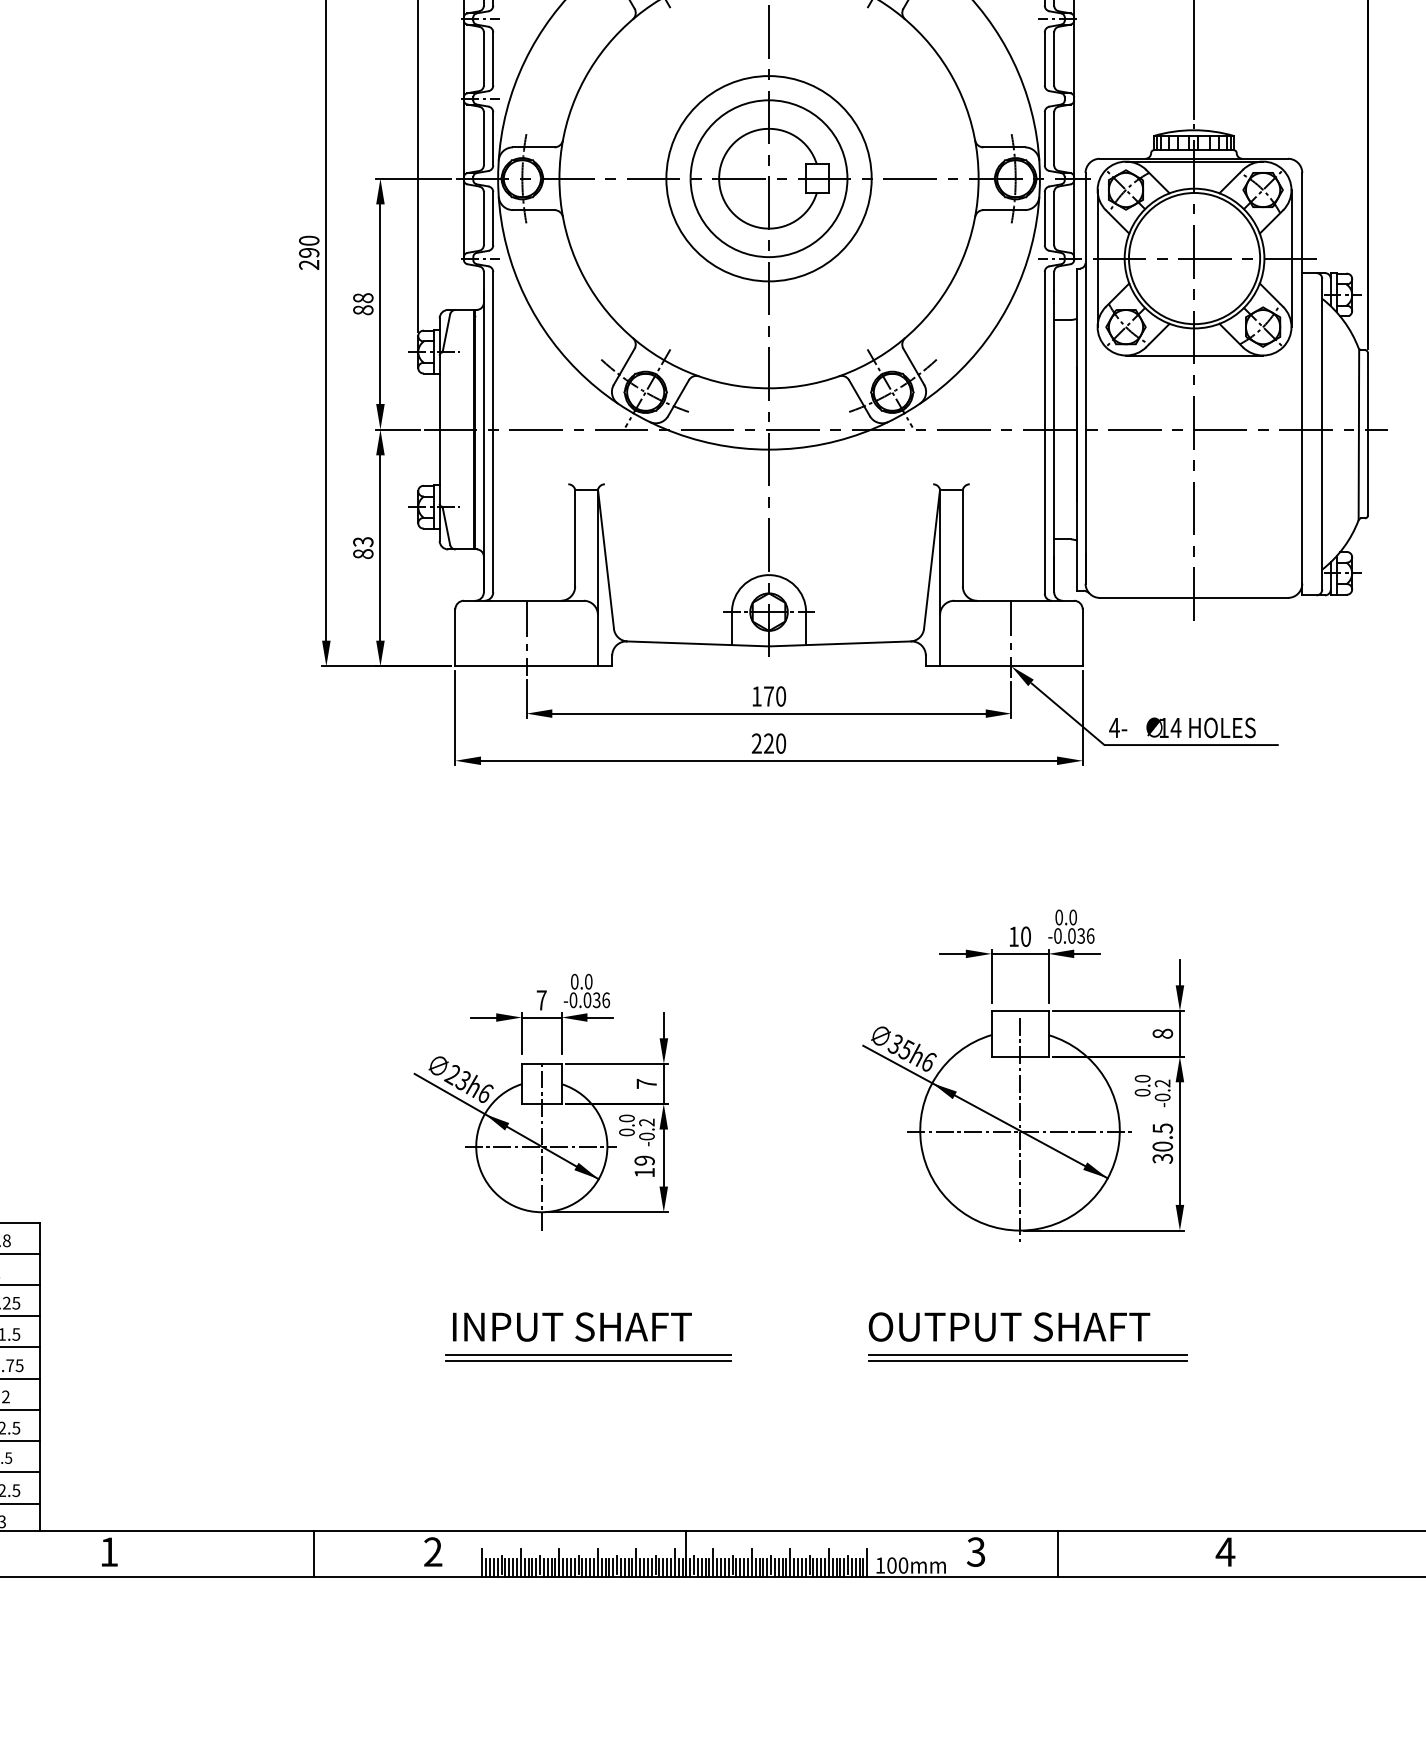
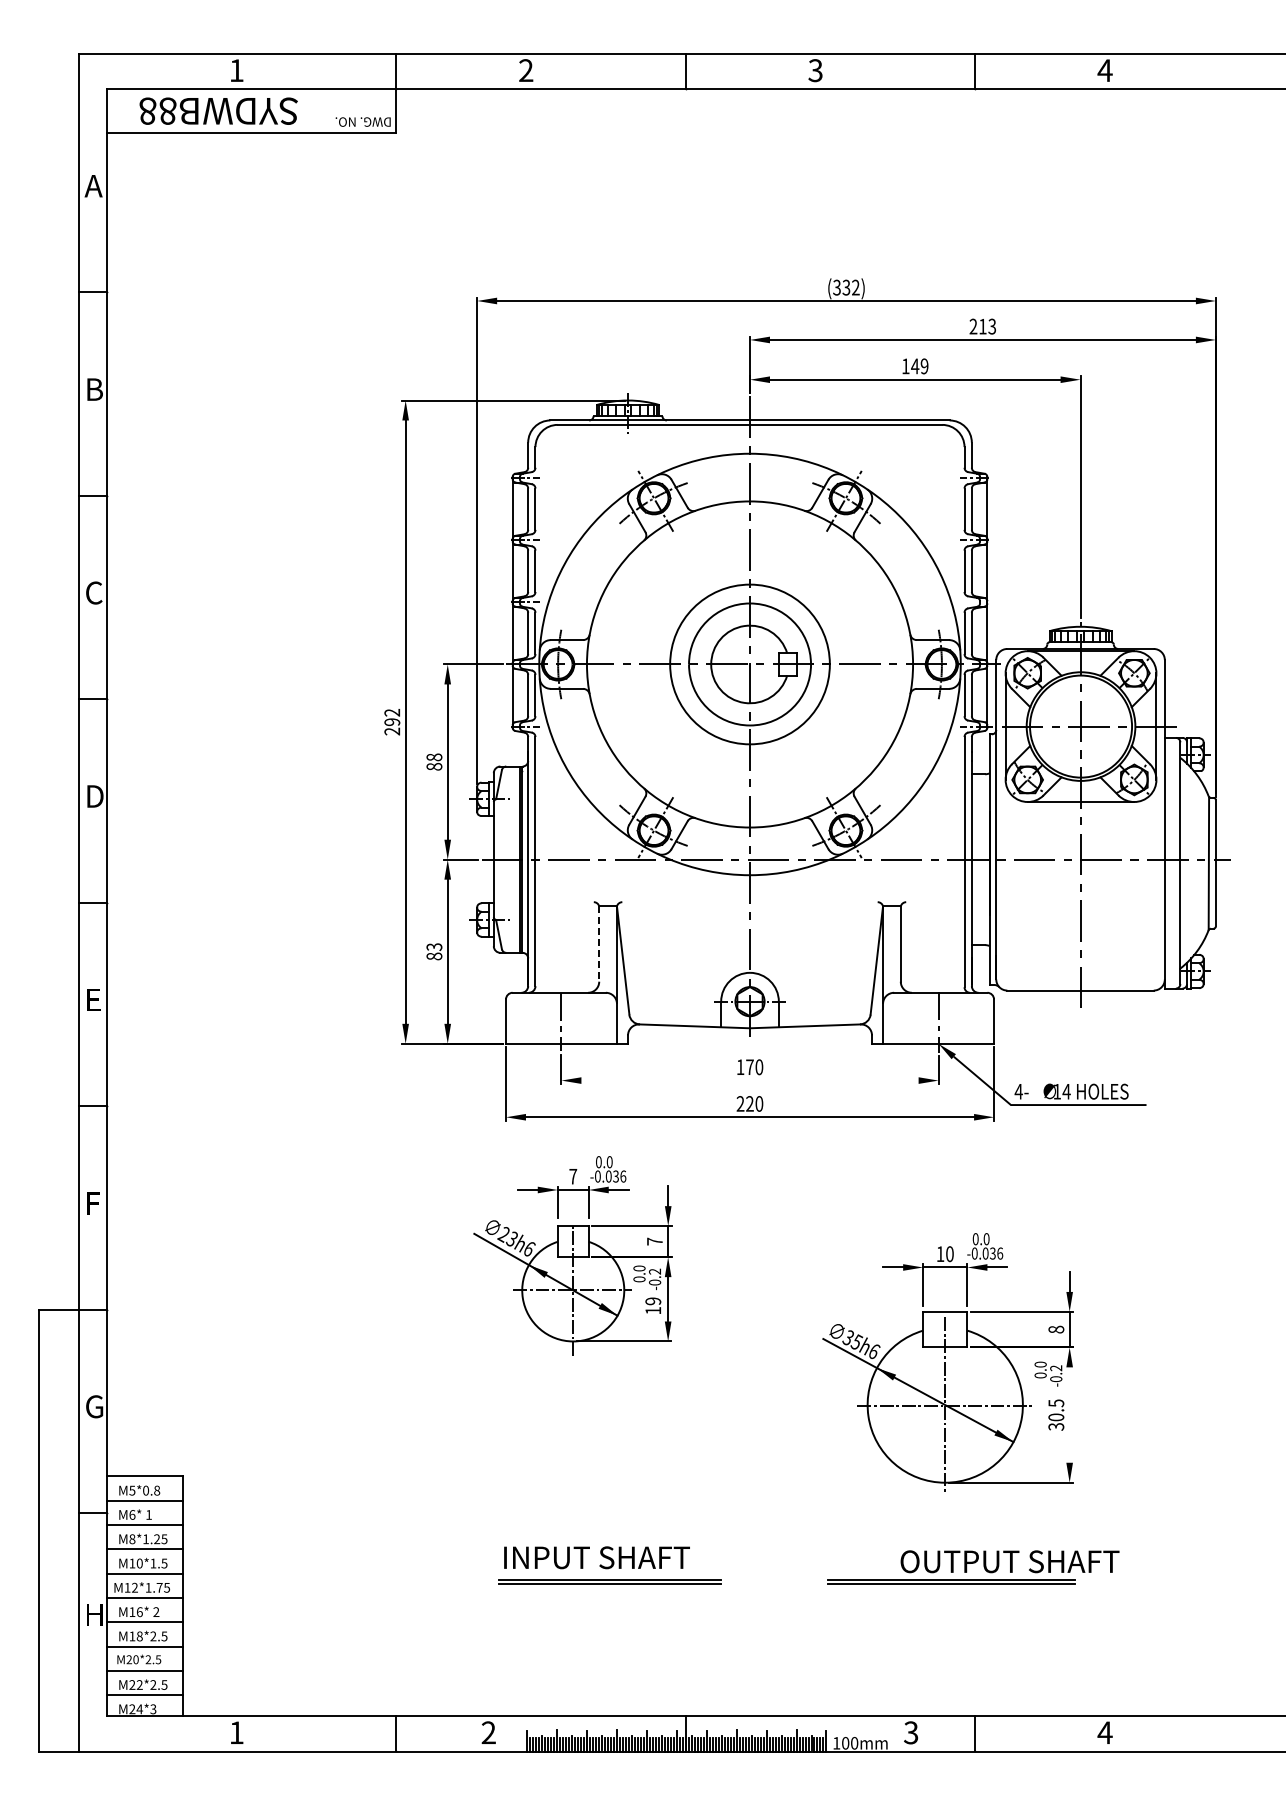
text: (309, 240) -> (392, 712), 290 -> 292
line: (575, 538) -> (599, 944), solid -> dashed
line: (768, 713) -> (749, 1080), removed
part: (540, 1101) -> (572, 1255), moved
line: (1179, 1142) -> (1069, 1414), removed
text: (1008, 1326) -> (1009, 1561), moved

